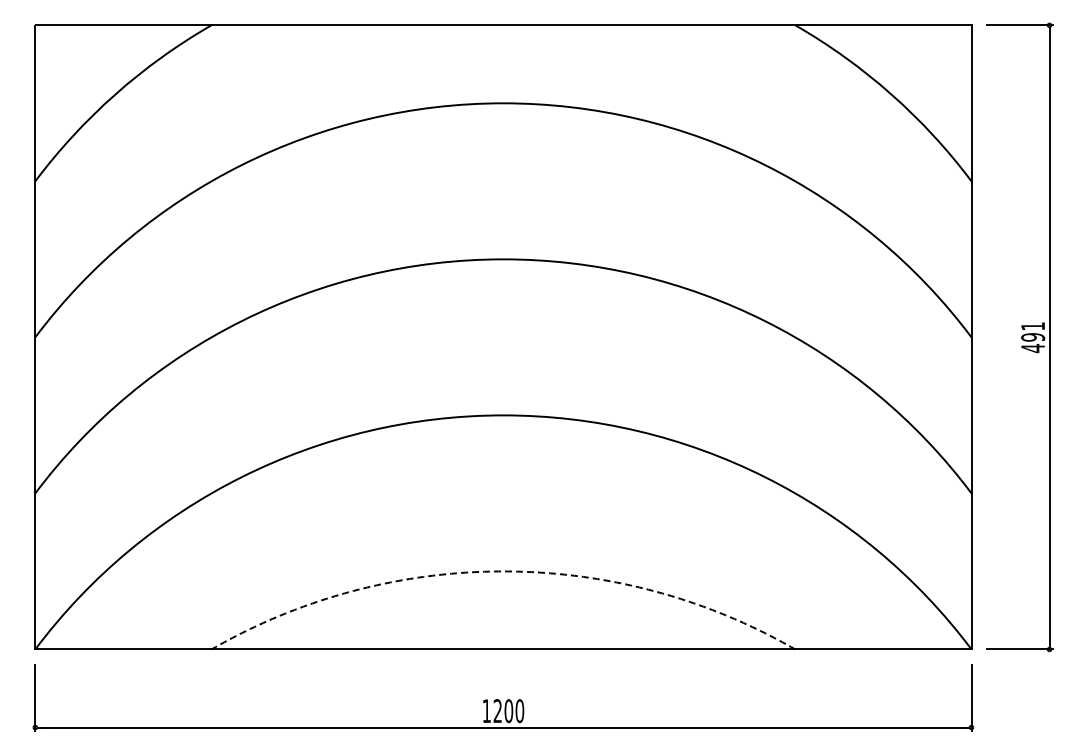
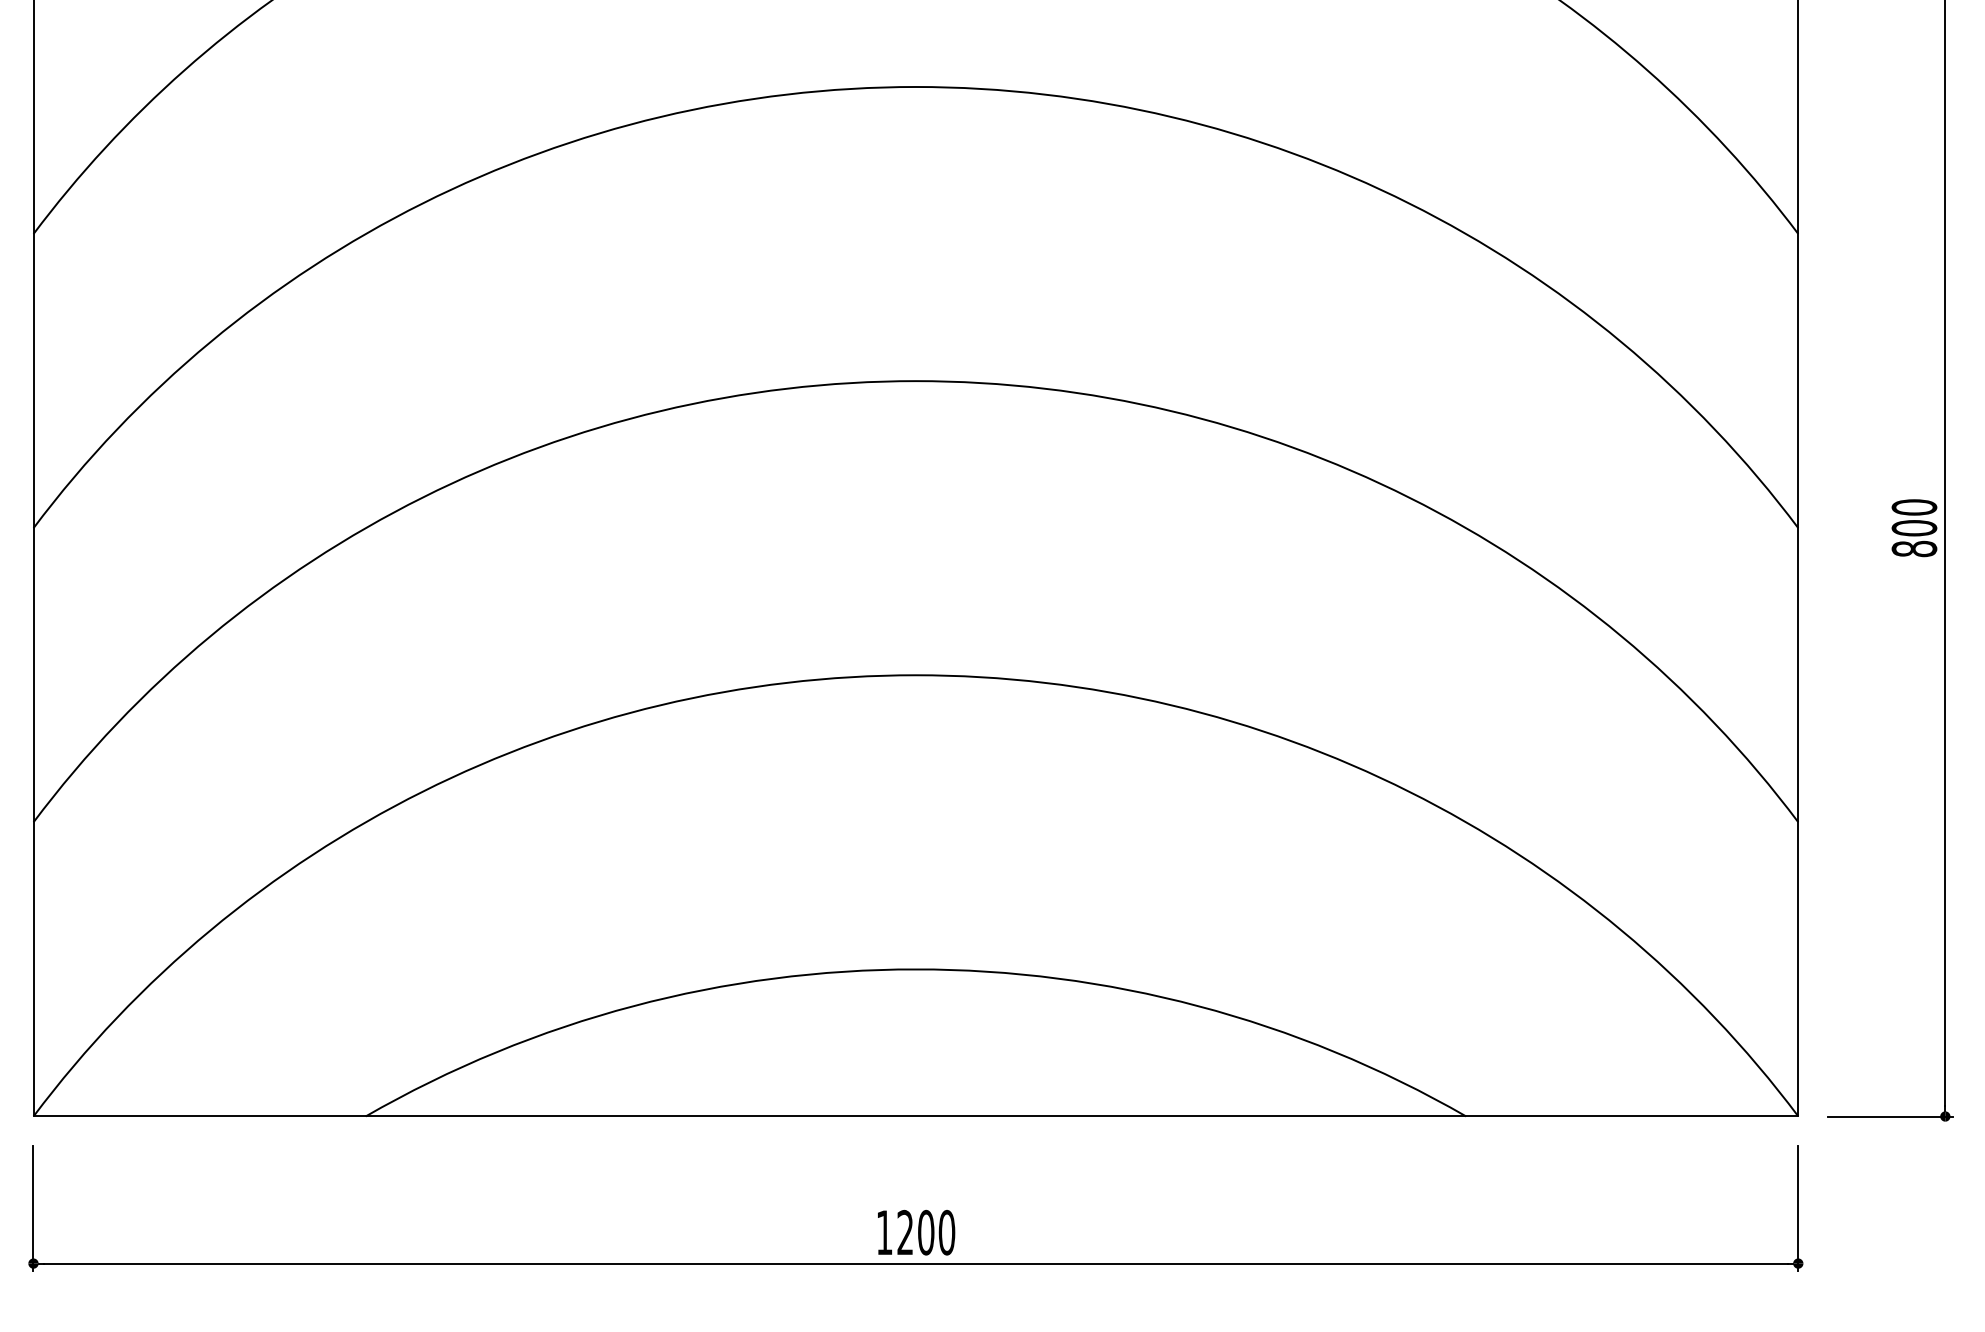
text: (1033, 337) -> (1915, 528), 491 -> 800
arc: (503, 571) -> (916, 969), dashed -> solid

